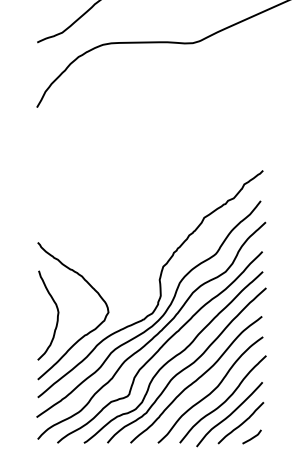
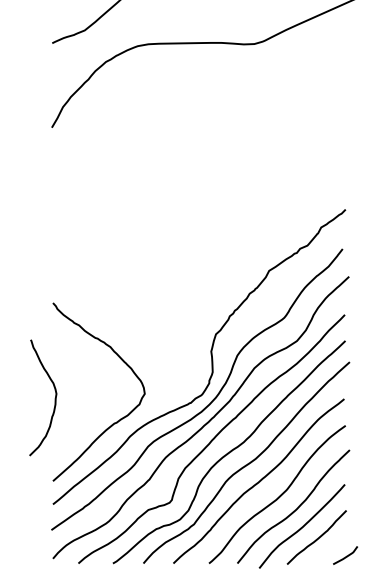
curve: (56, 318) -> (53, 401), moved
line: (251, 437) -> (344, 556), moved

